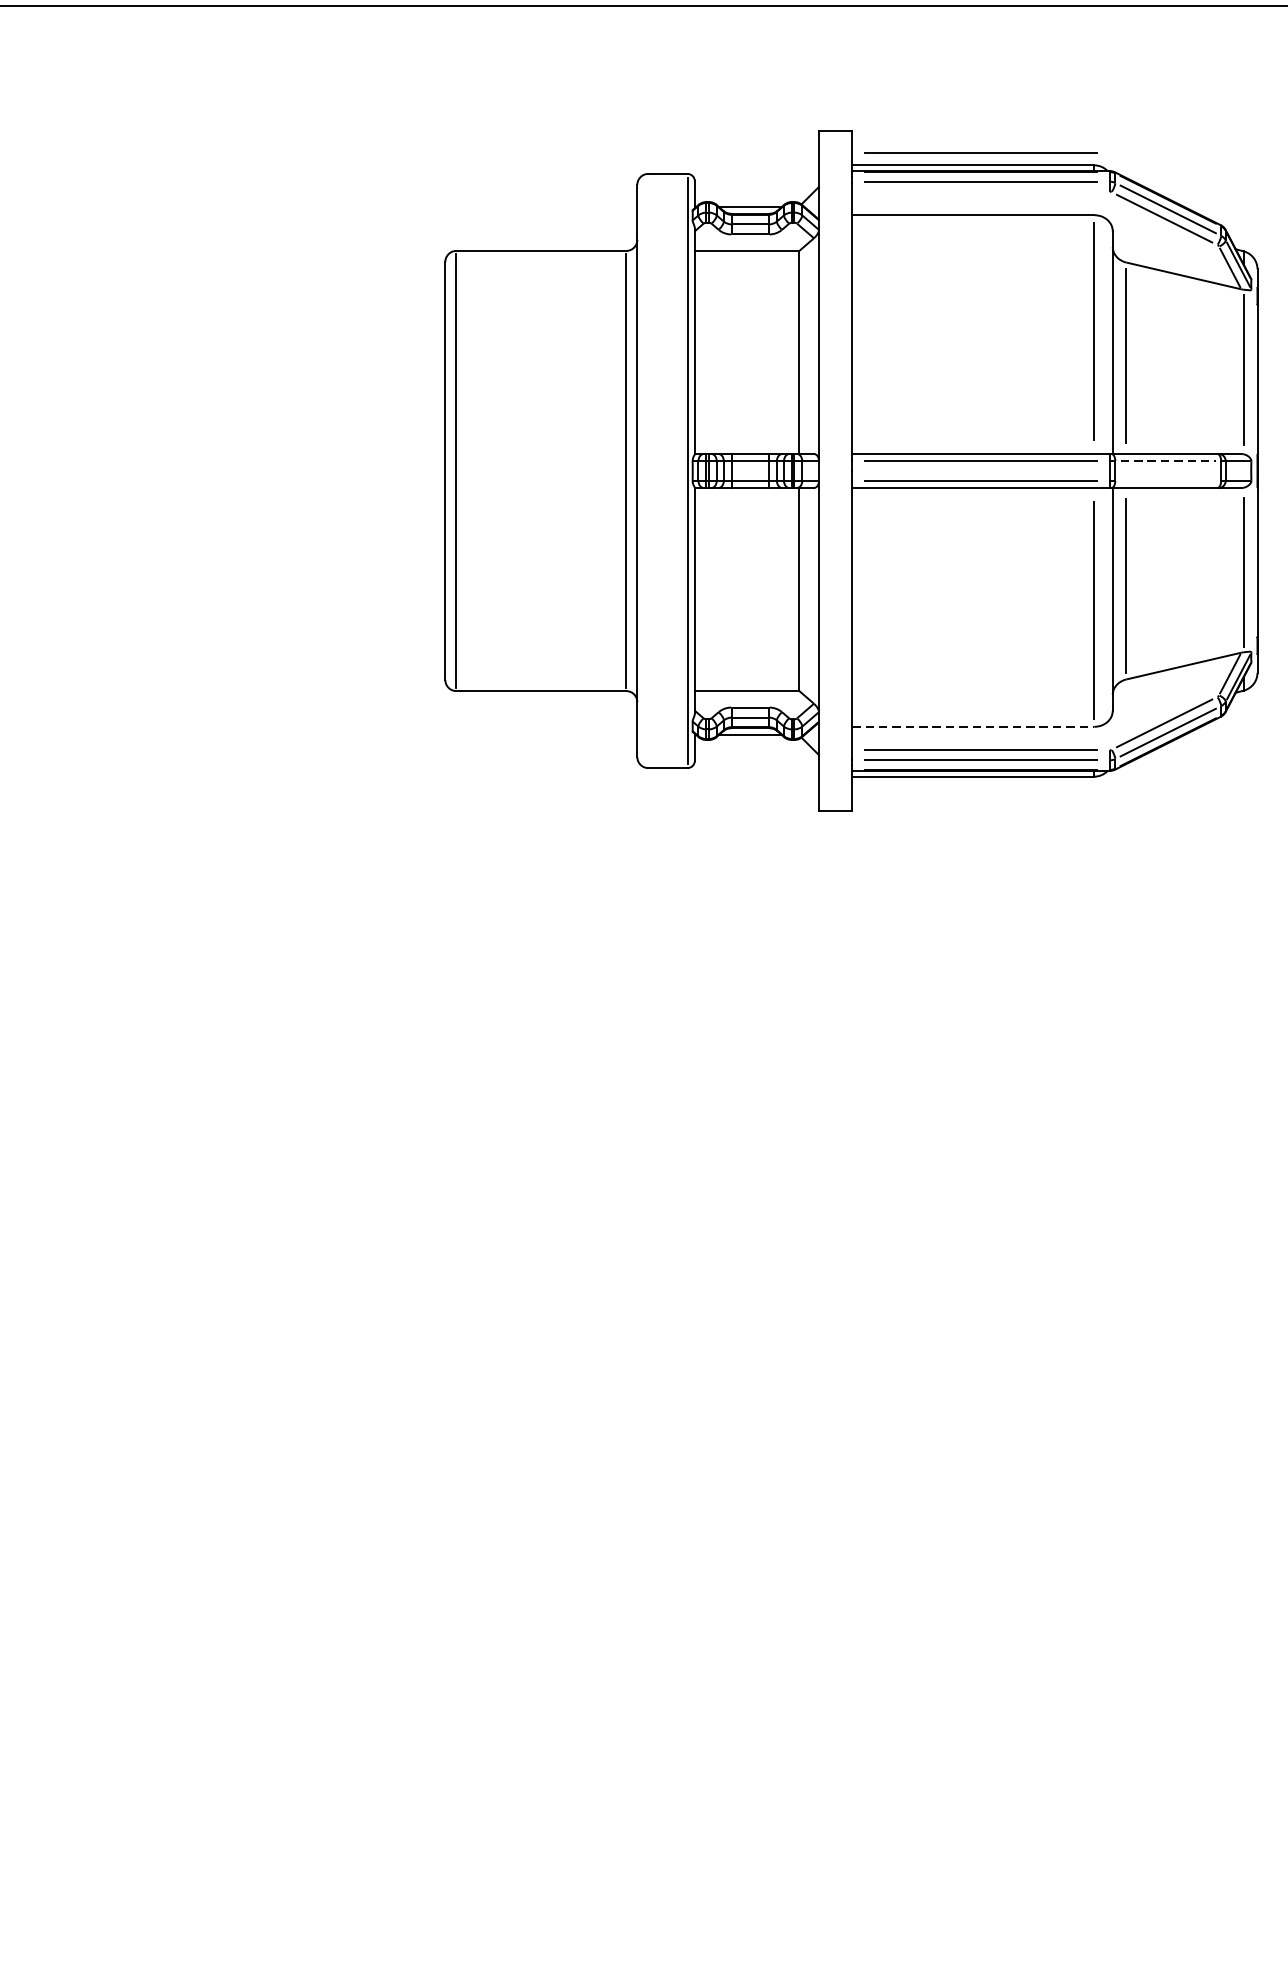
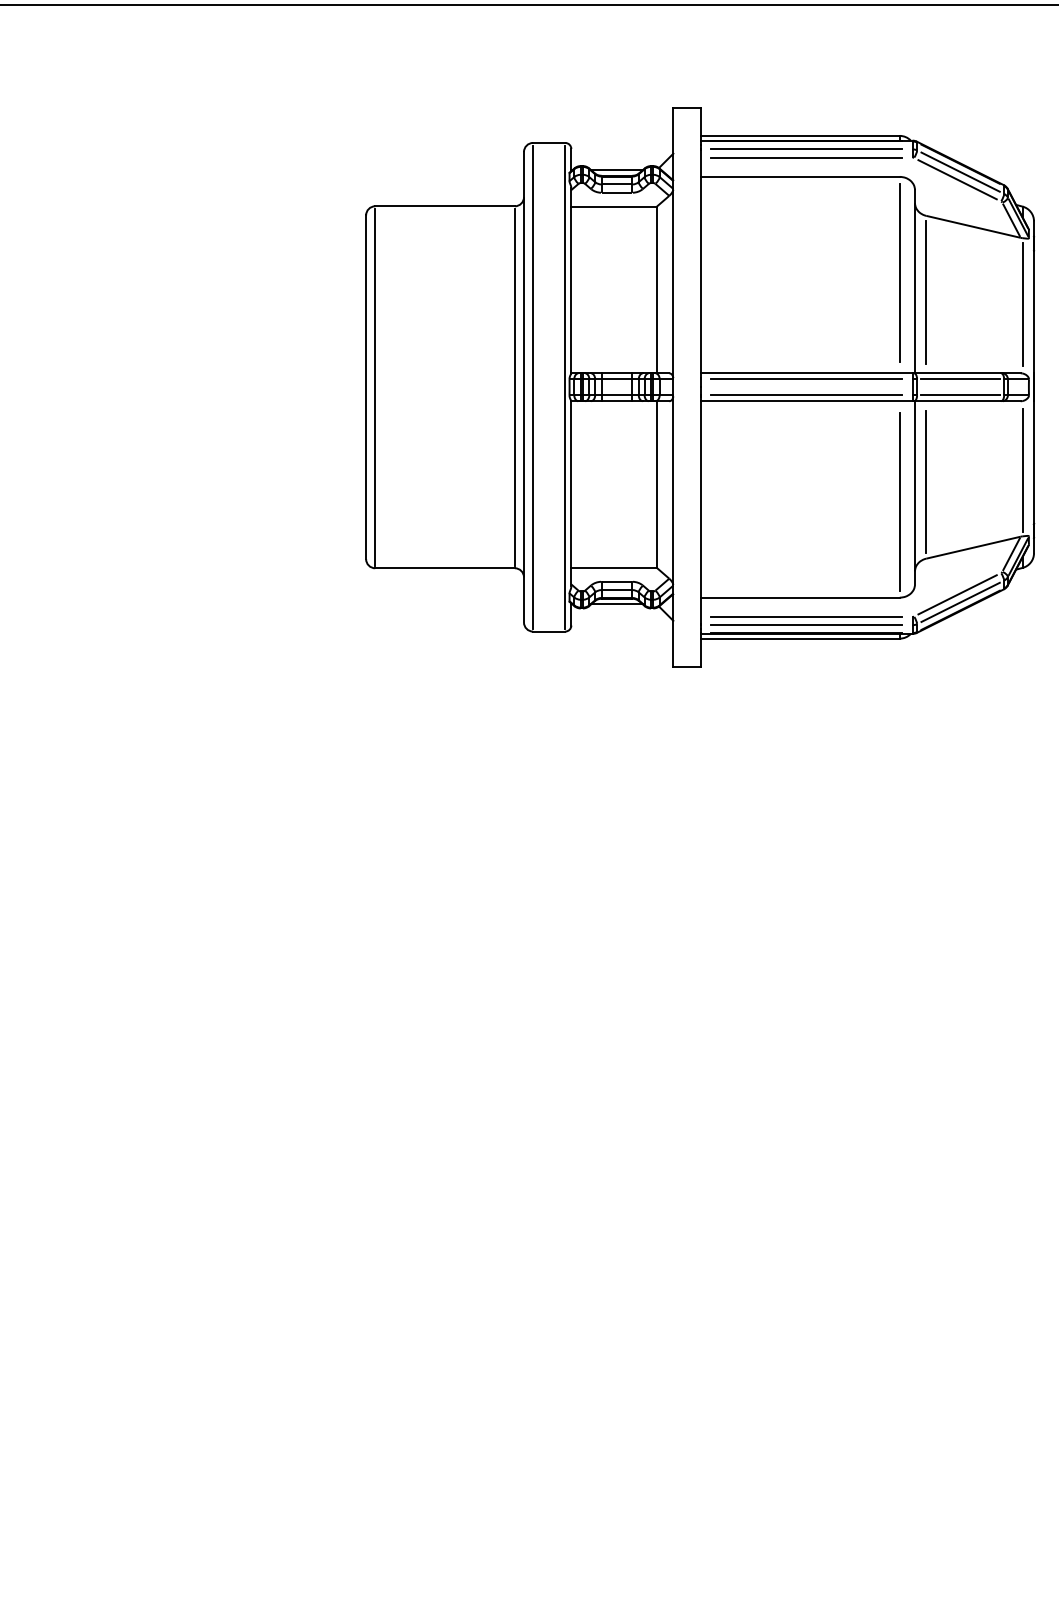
line: (980, 152) -> (806, 157), moved
line: (1169, 461) -> (961, 379), dashed -> solid
line: (648, 470) -> (533, 386), added
line: (1168, 481) -> (960, 395), added
line: (973, 726) -> (800, 597), dashed -> solid

